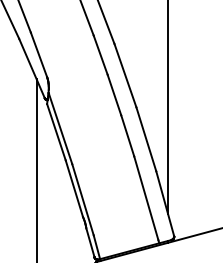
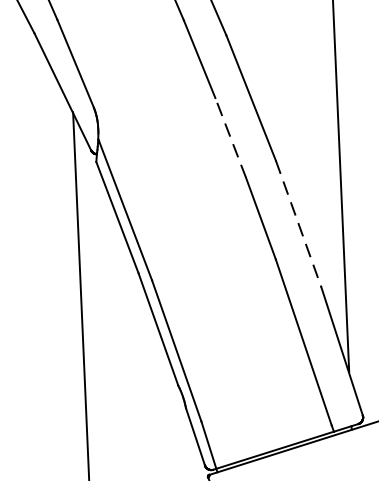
line: (114, 94) -> (230, 136), solid -> dashed
line: (146, 139) -> (299, 224), solid -> dashed

